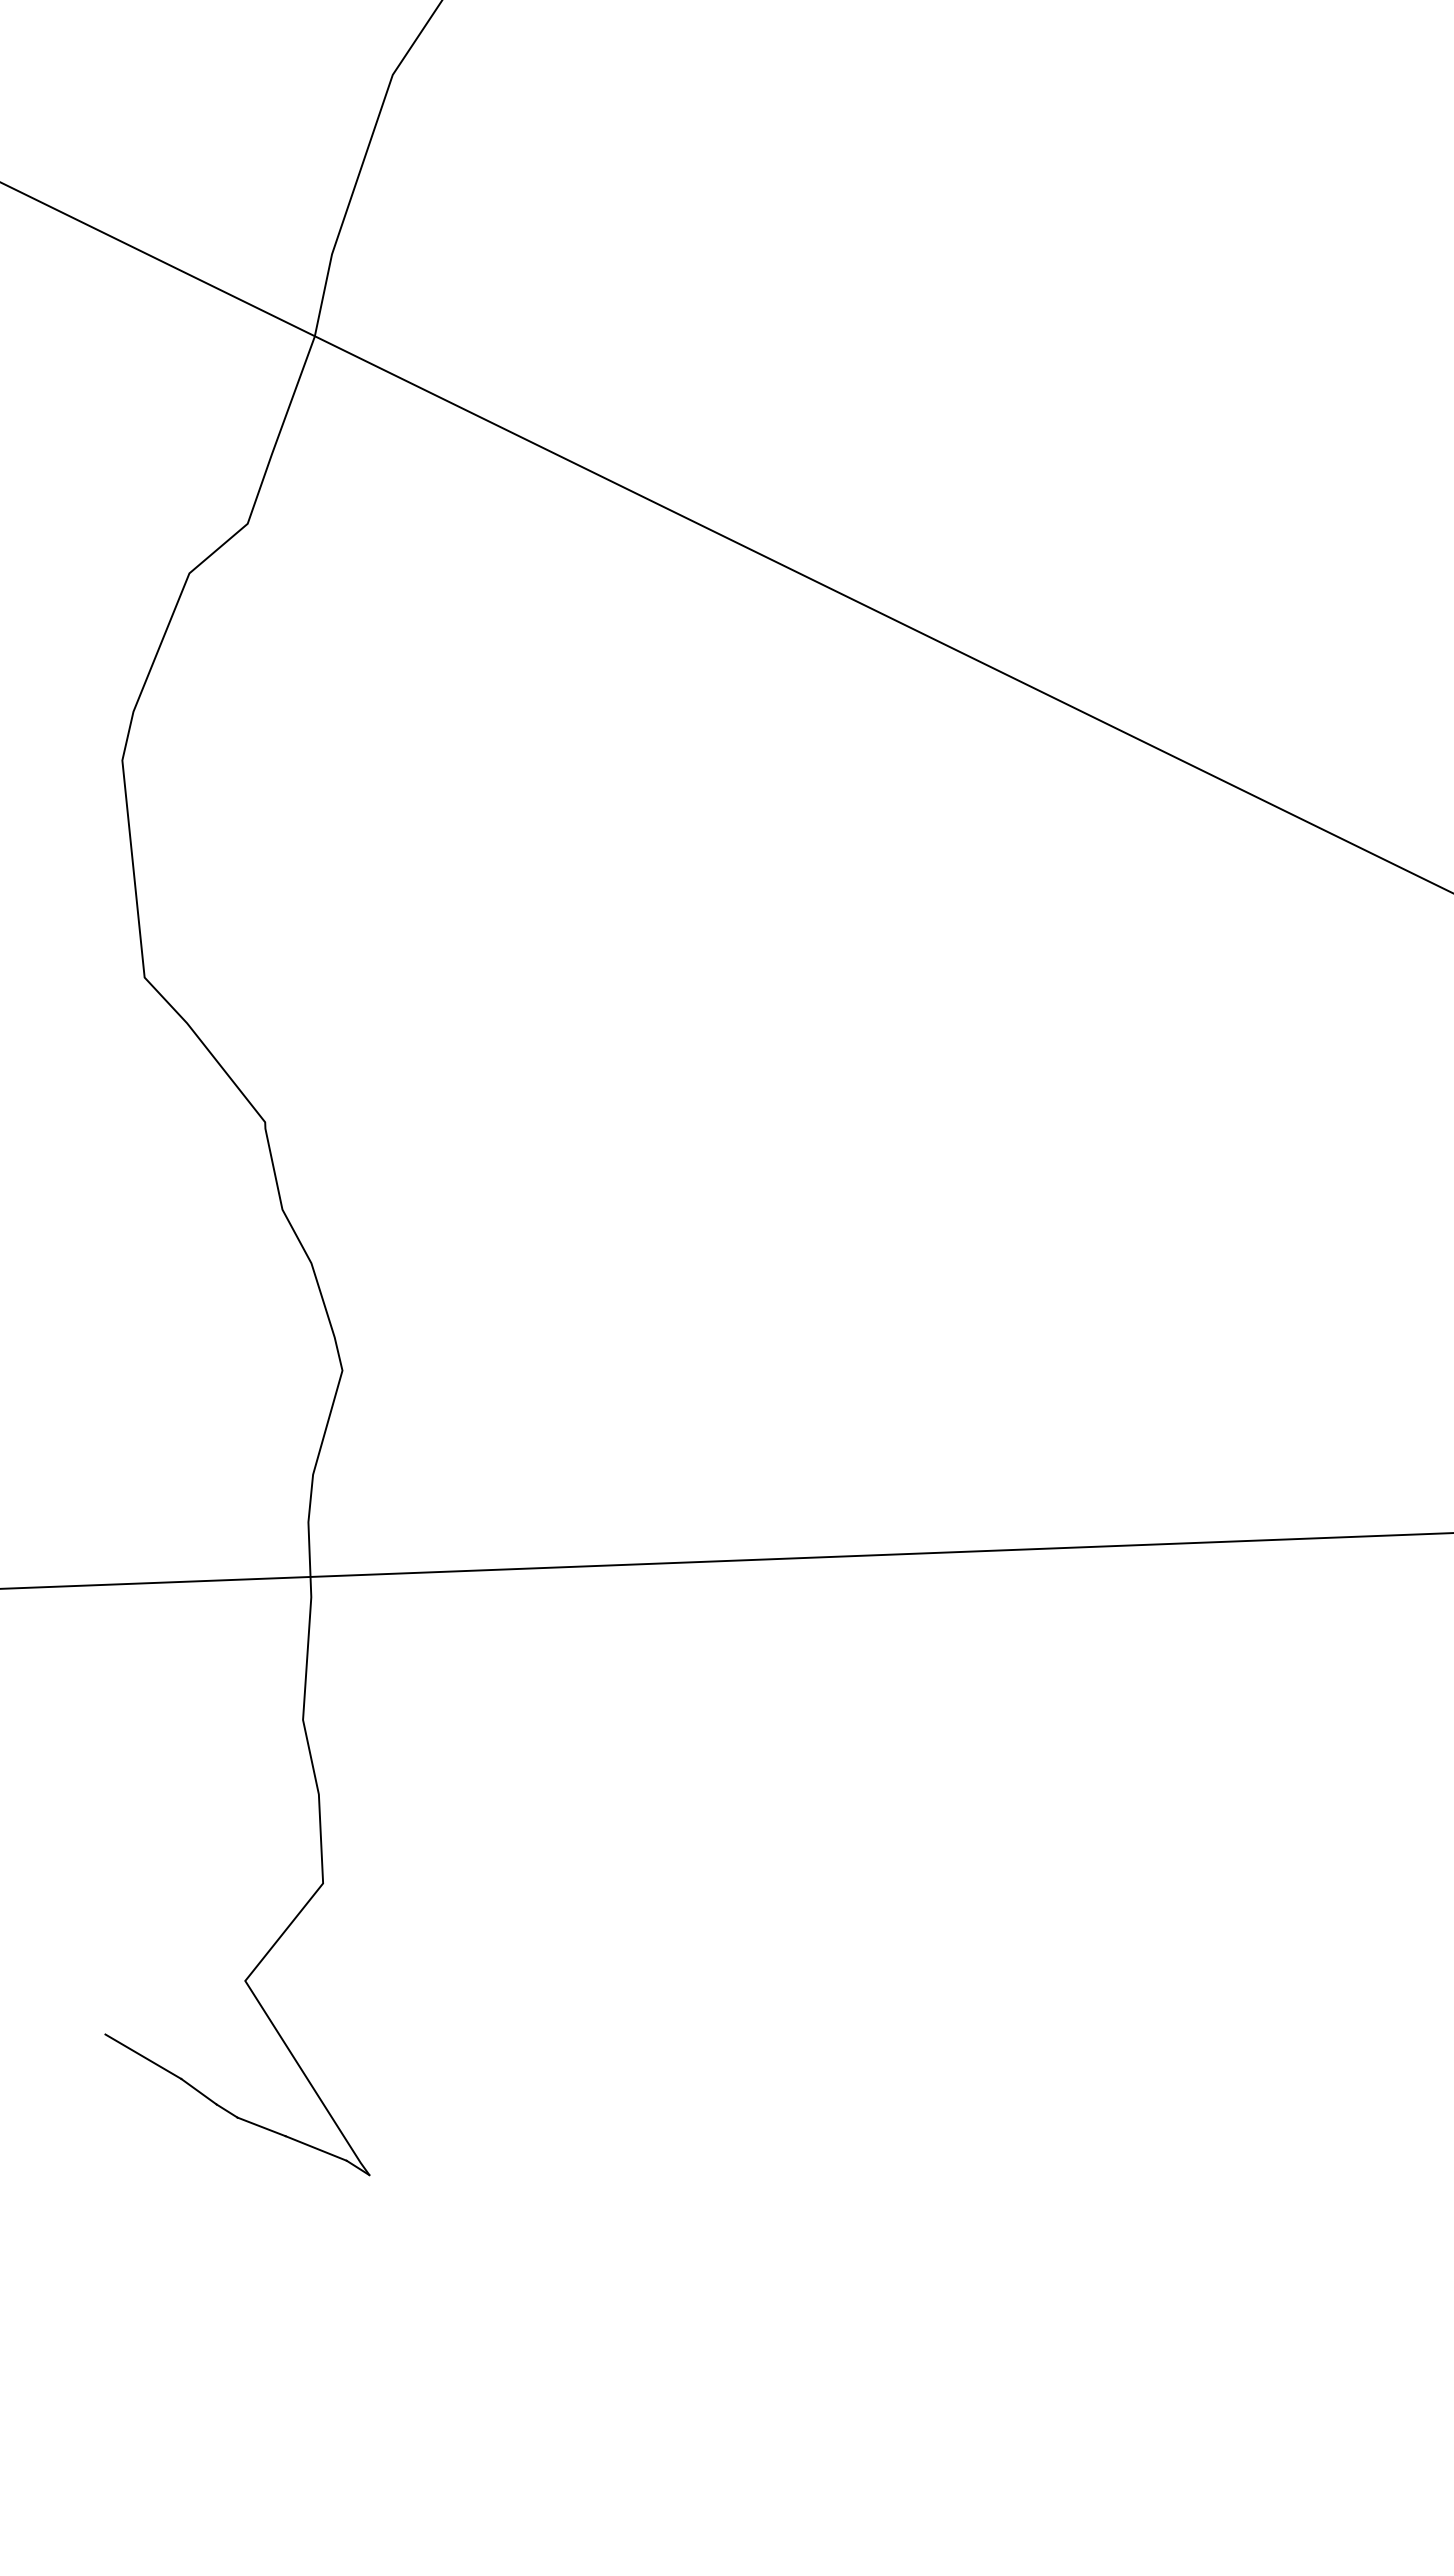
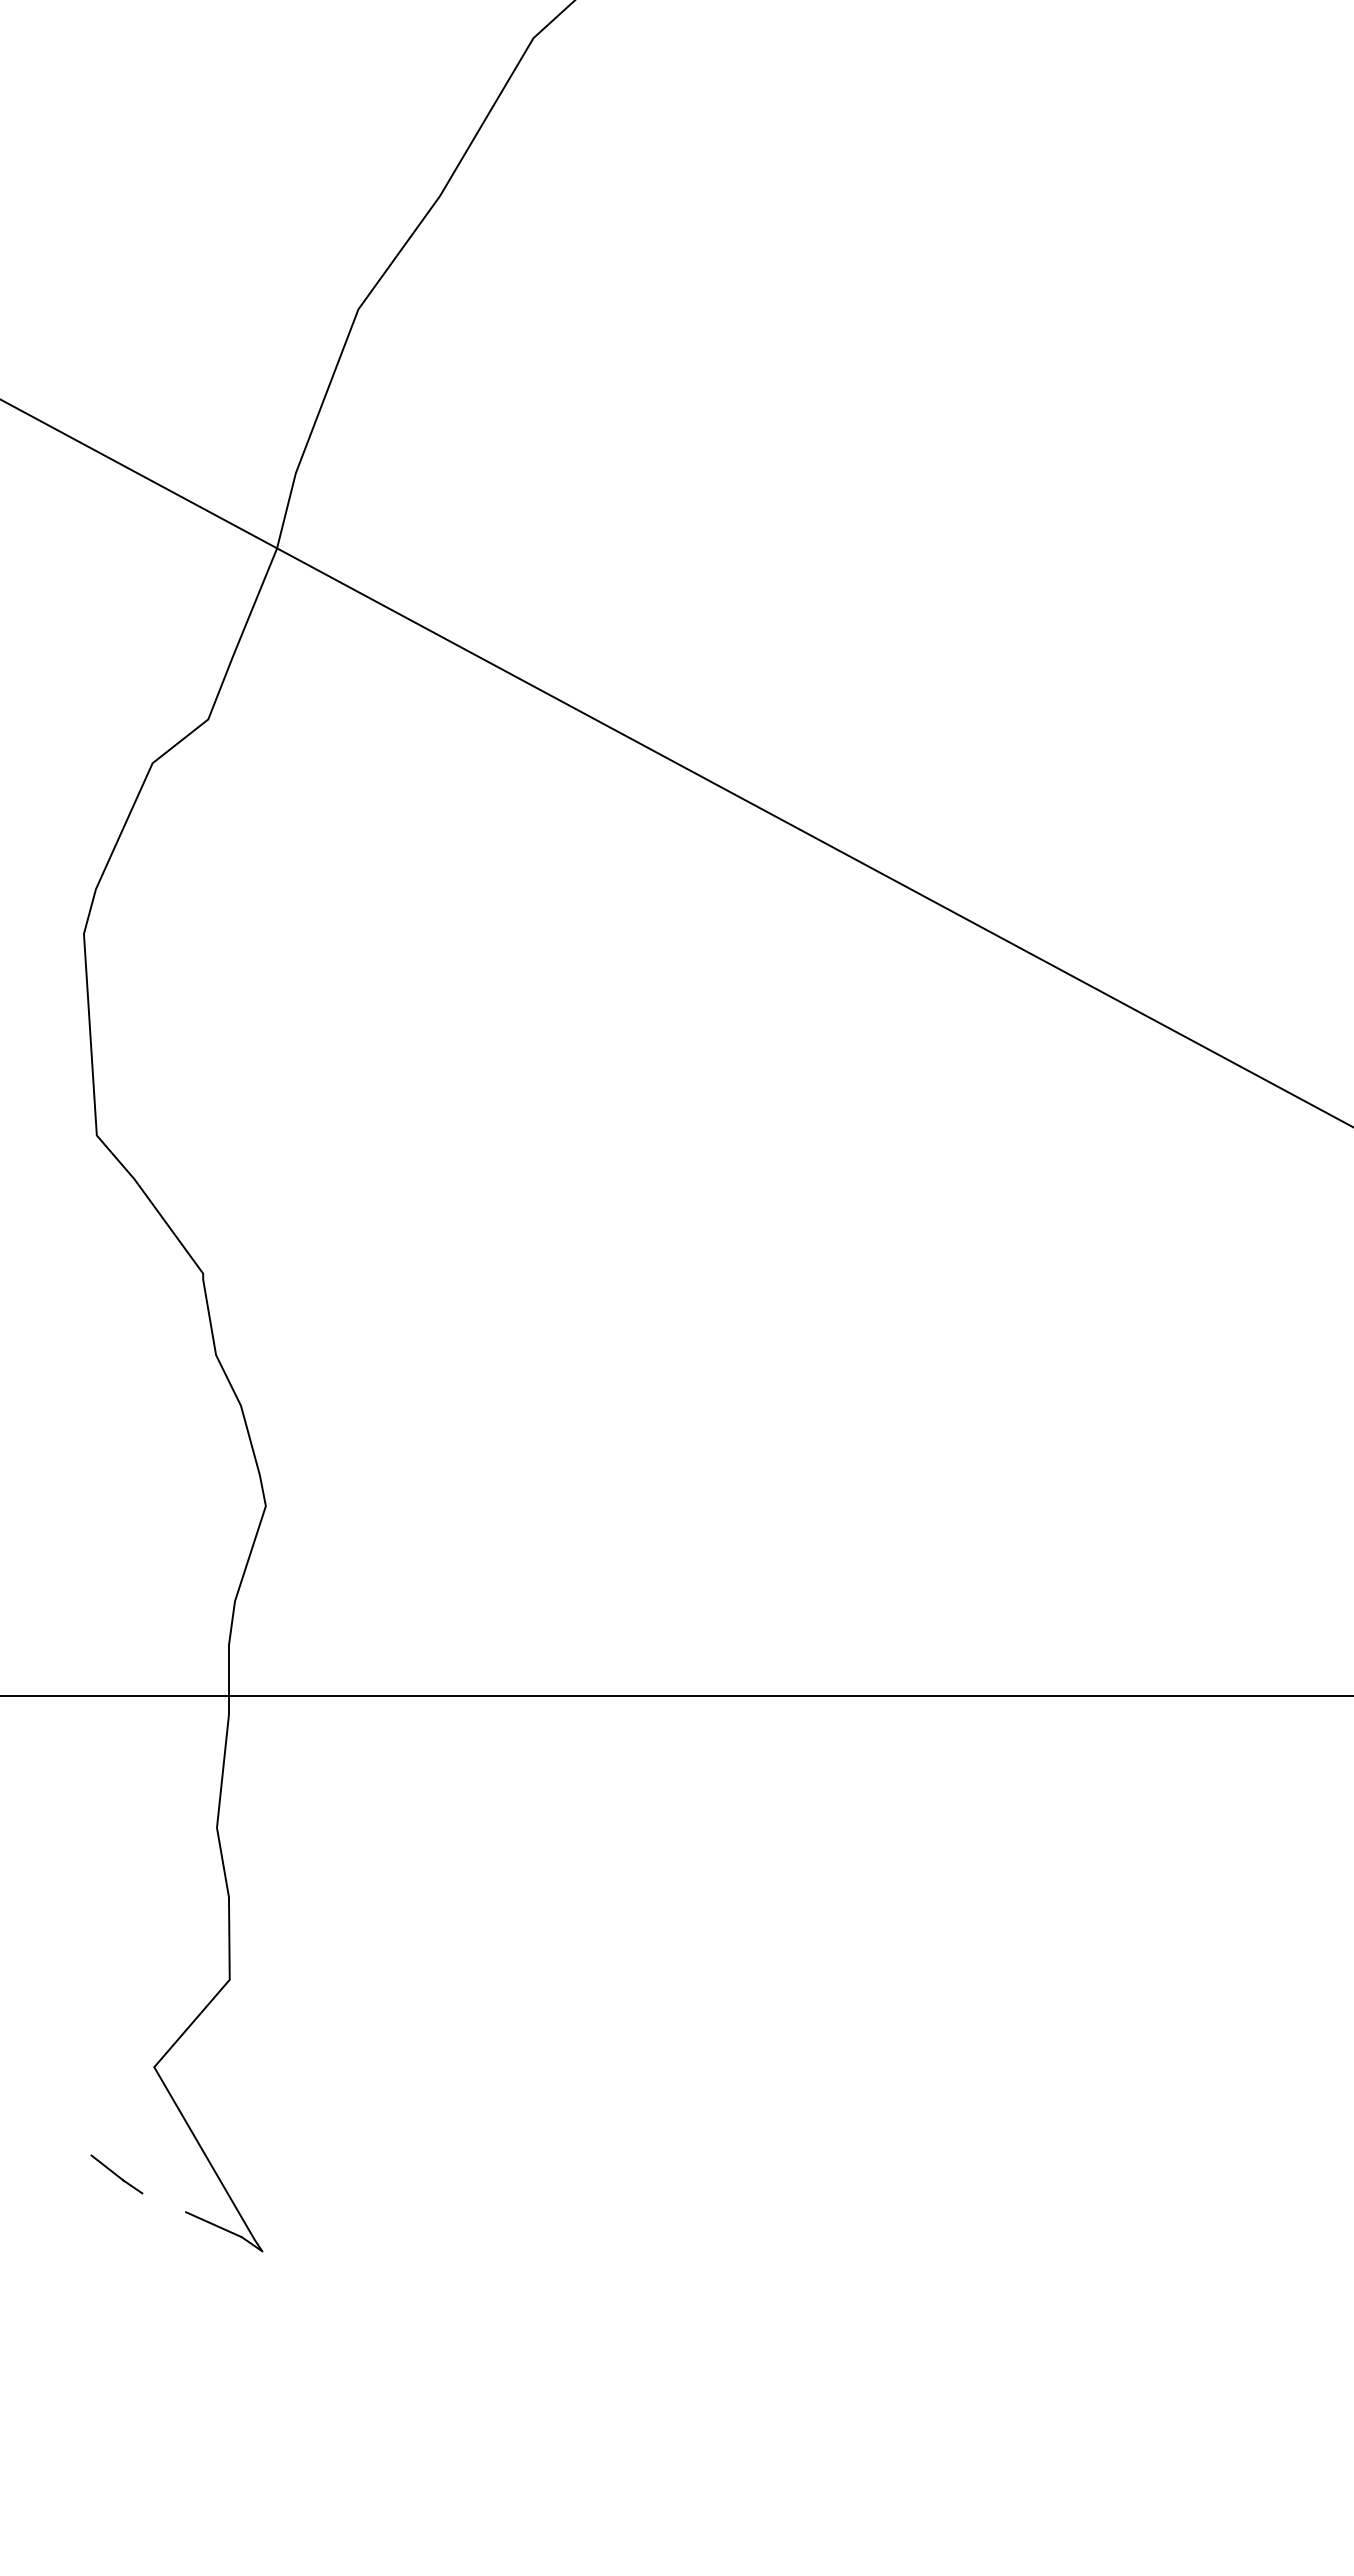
line: (143, 2056) -> (57, 2133), removed
line: (261, 2126) -> (164, 2202), removed

